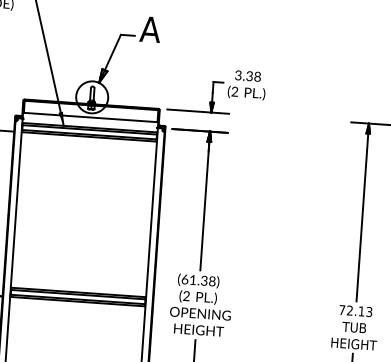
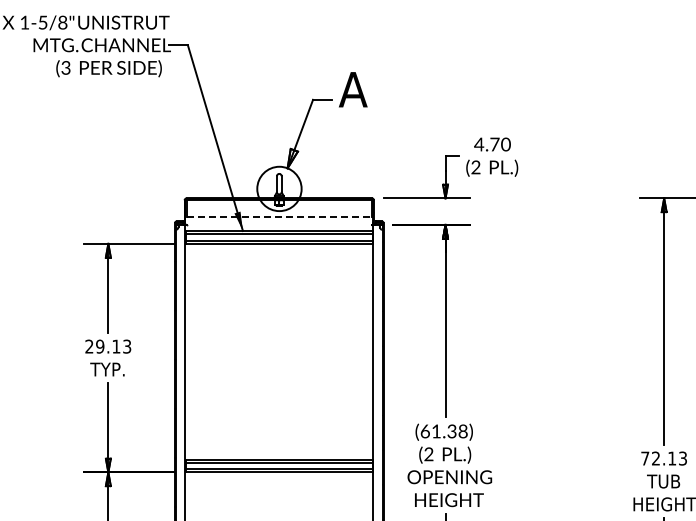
text: (247, 76) -> (492, 144), 3.38 -> 4.70
line: (90, 117) -> (279, 216), solid -> dashed

